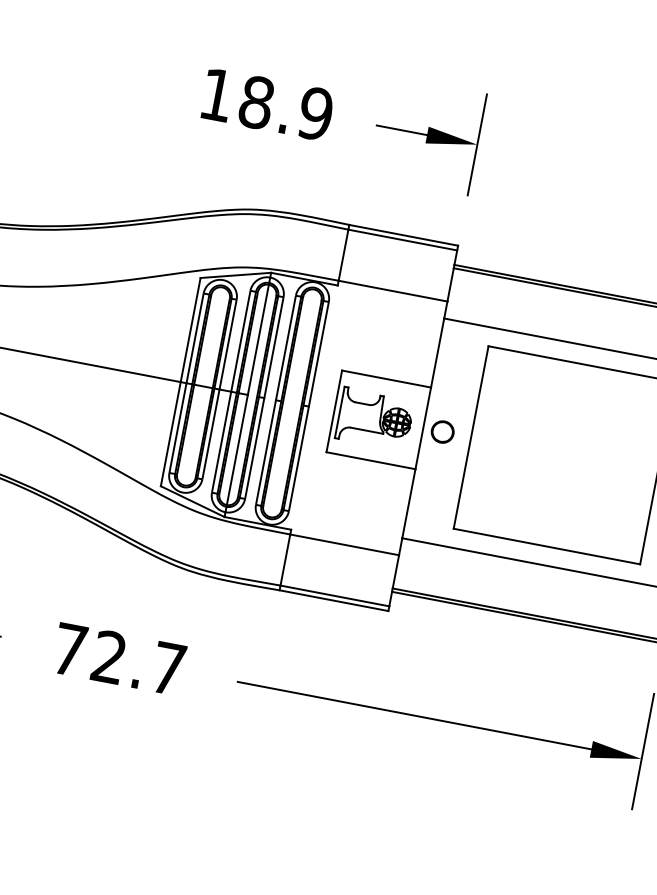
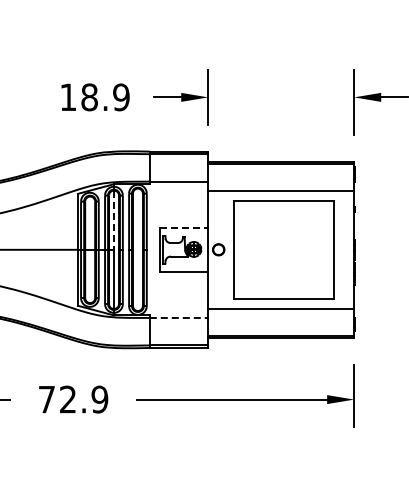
line: (259, 340) -> (114, 220), solid -> dashed
line: (386, 378) -> (184, 227), solid -> dashed
line: (345, 544) -> (179, 317), solid -> dashed
text: (167, 668) -> (99, 399), 72.7 -> 72.9

